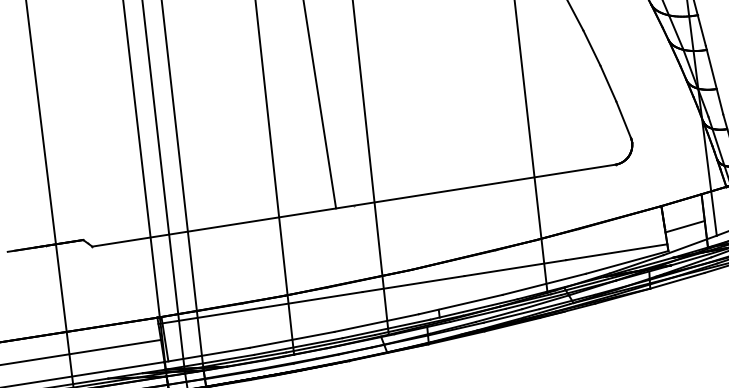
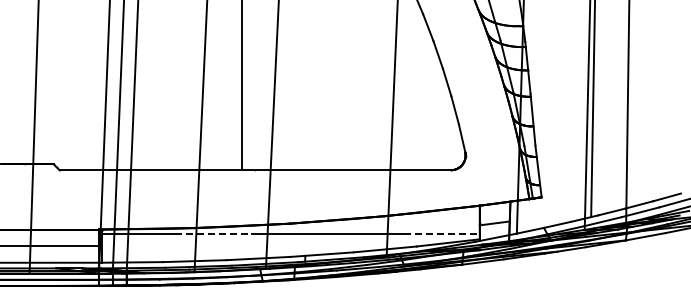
line: (616, 252) -> (441, 234), solid -> dashed
line: (312, 300) -> (214, 234), solid -> dashed

